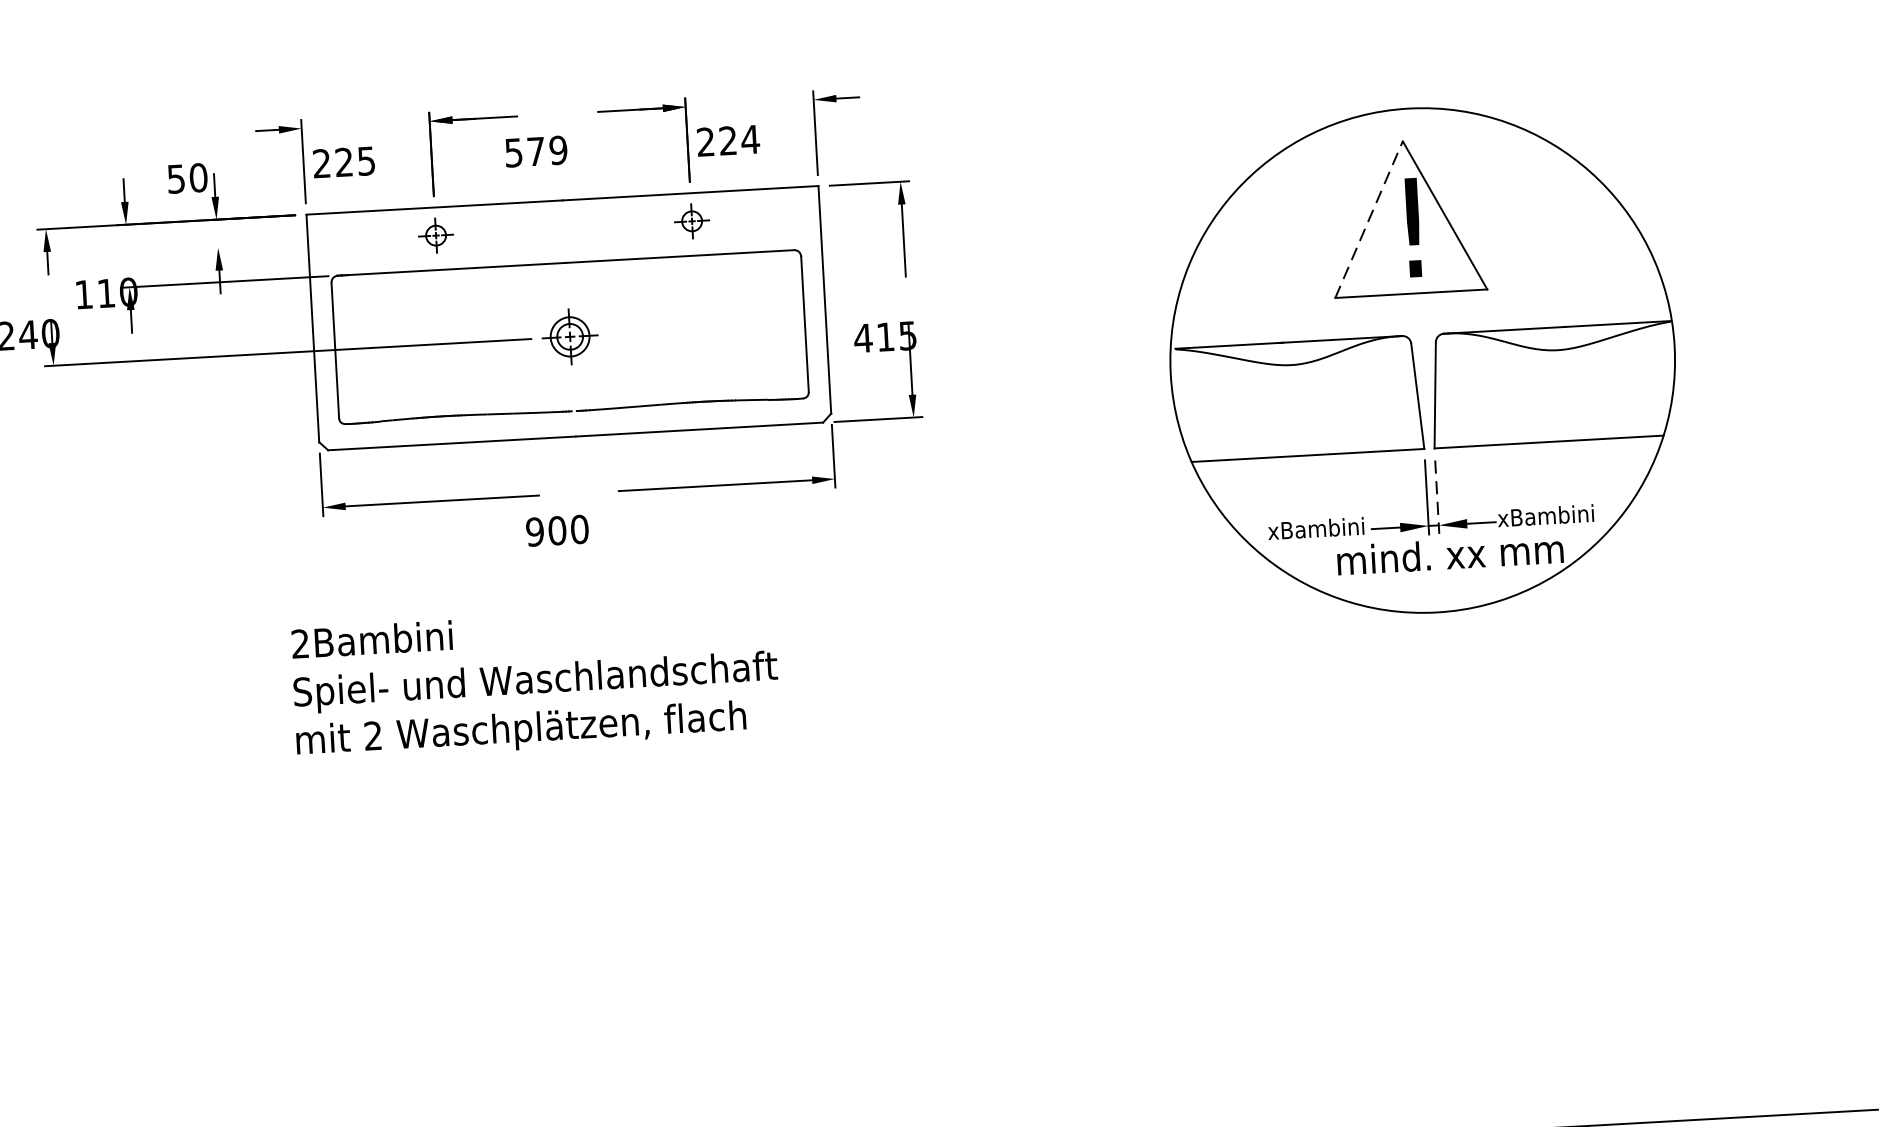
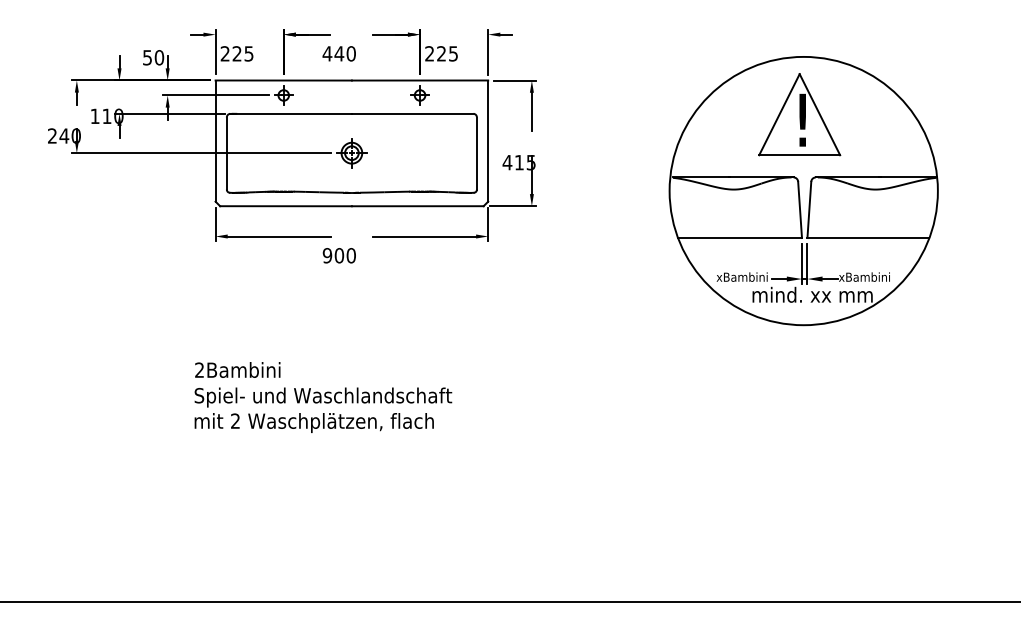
text: (750, 138) -> (453, 53), 224 -> 225
text: (534, 151) -> (338, 53), 579 -> 440
line: (1369, 219) -> (779, 114), dashed -> solid
line: (307, 242) -> (215, 95), added
line: (1437, 498) -> (807, 264), dashed -> solid
text: (535, 682) -> (323, 397), moved

